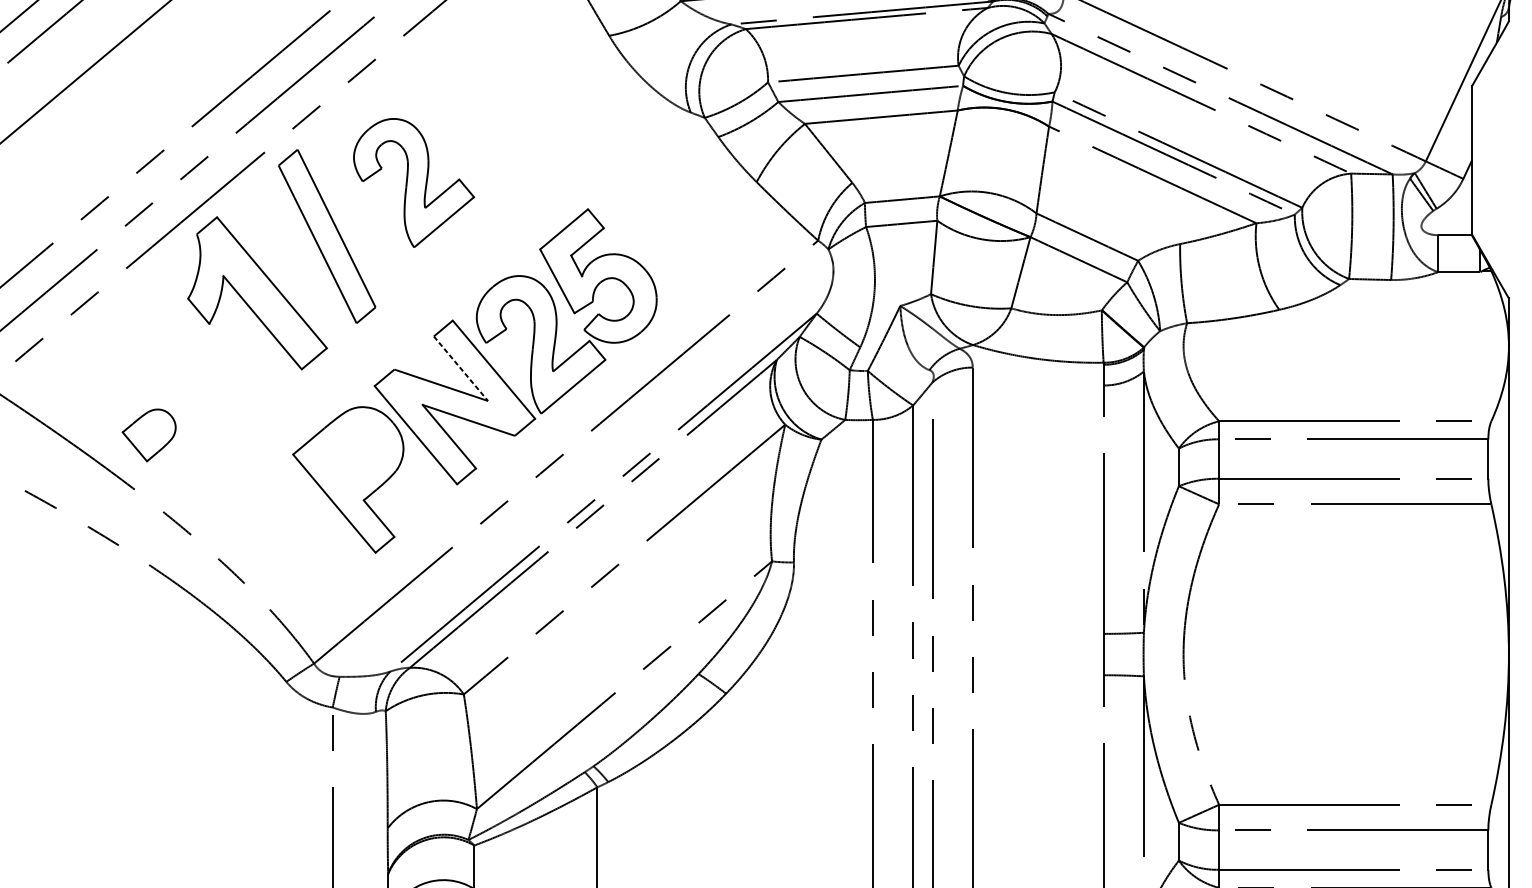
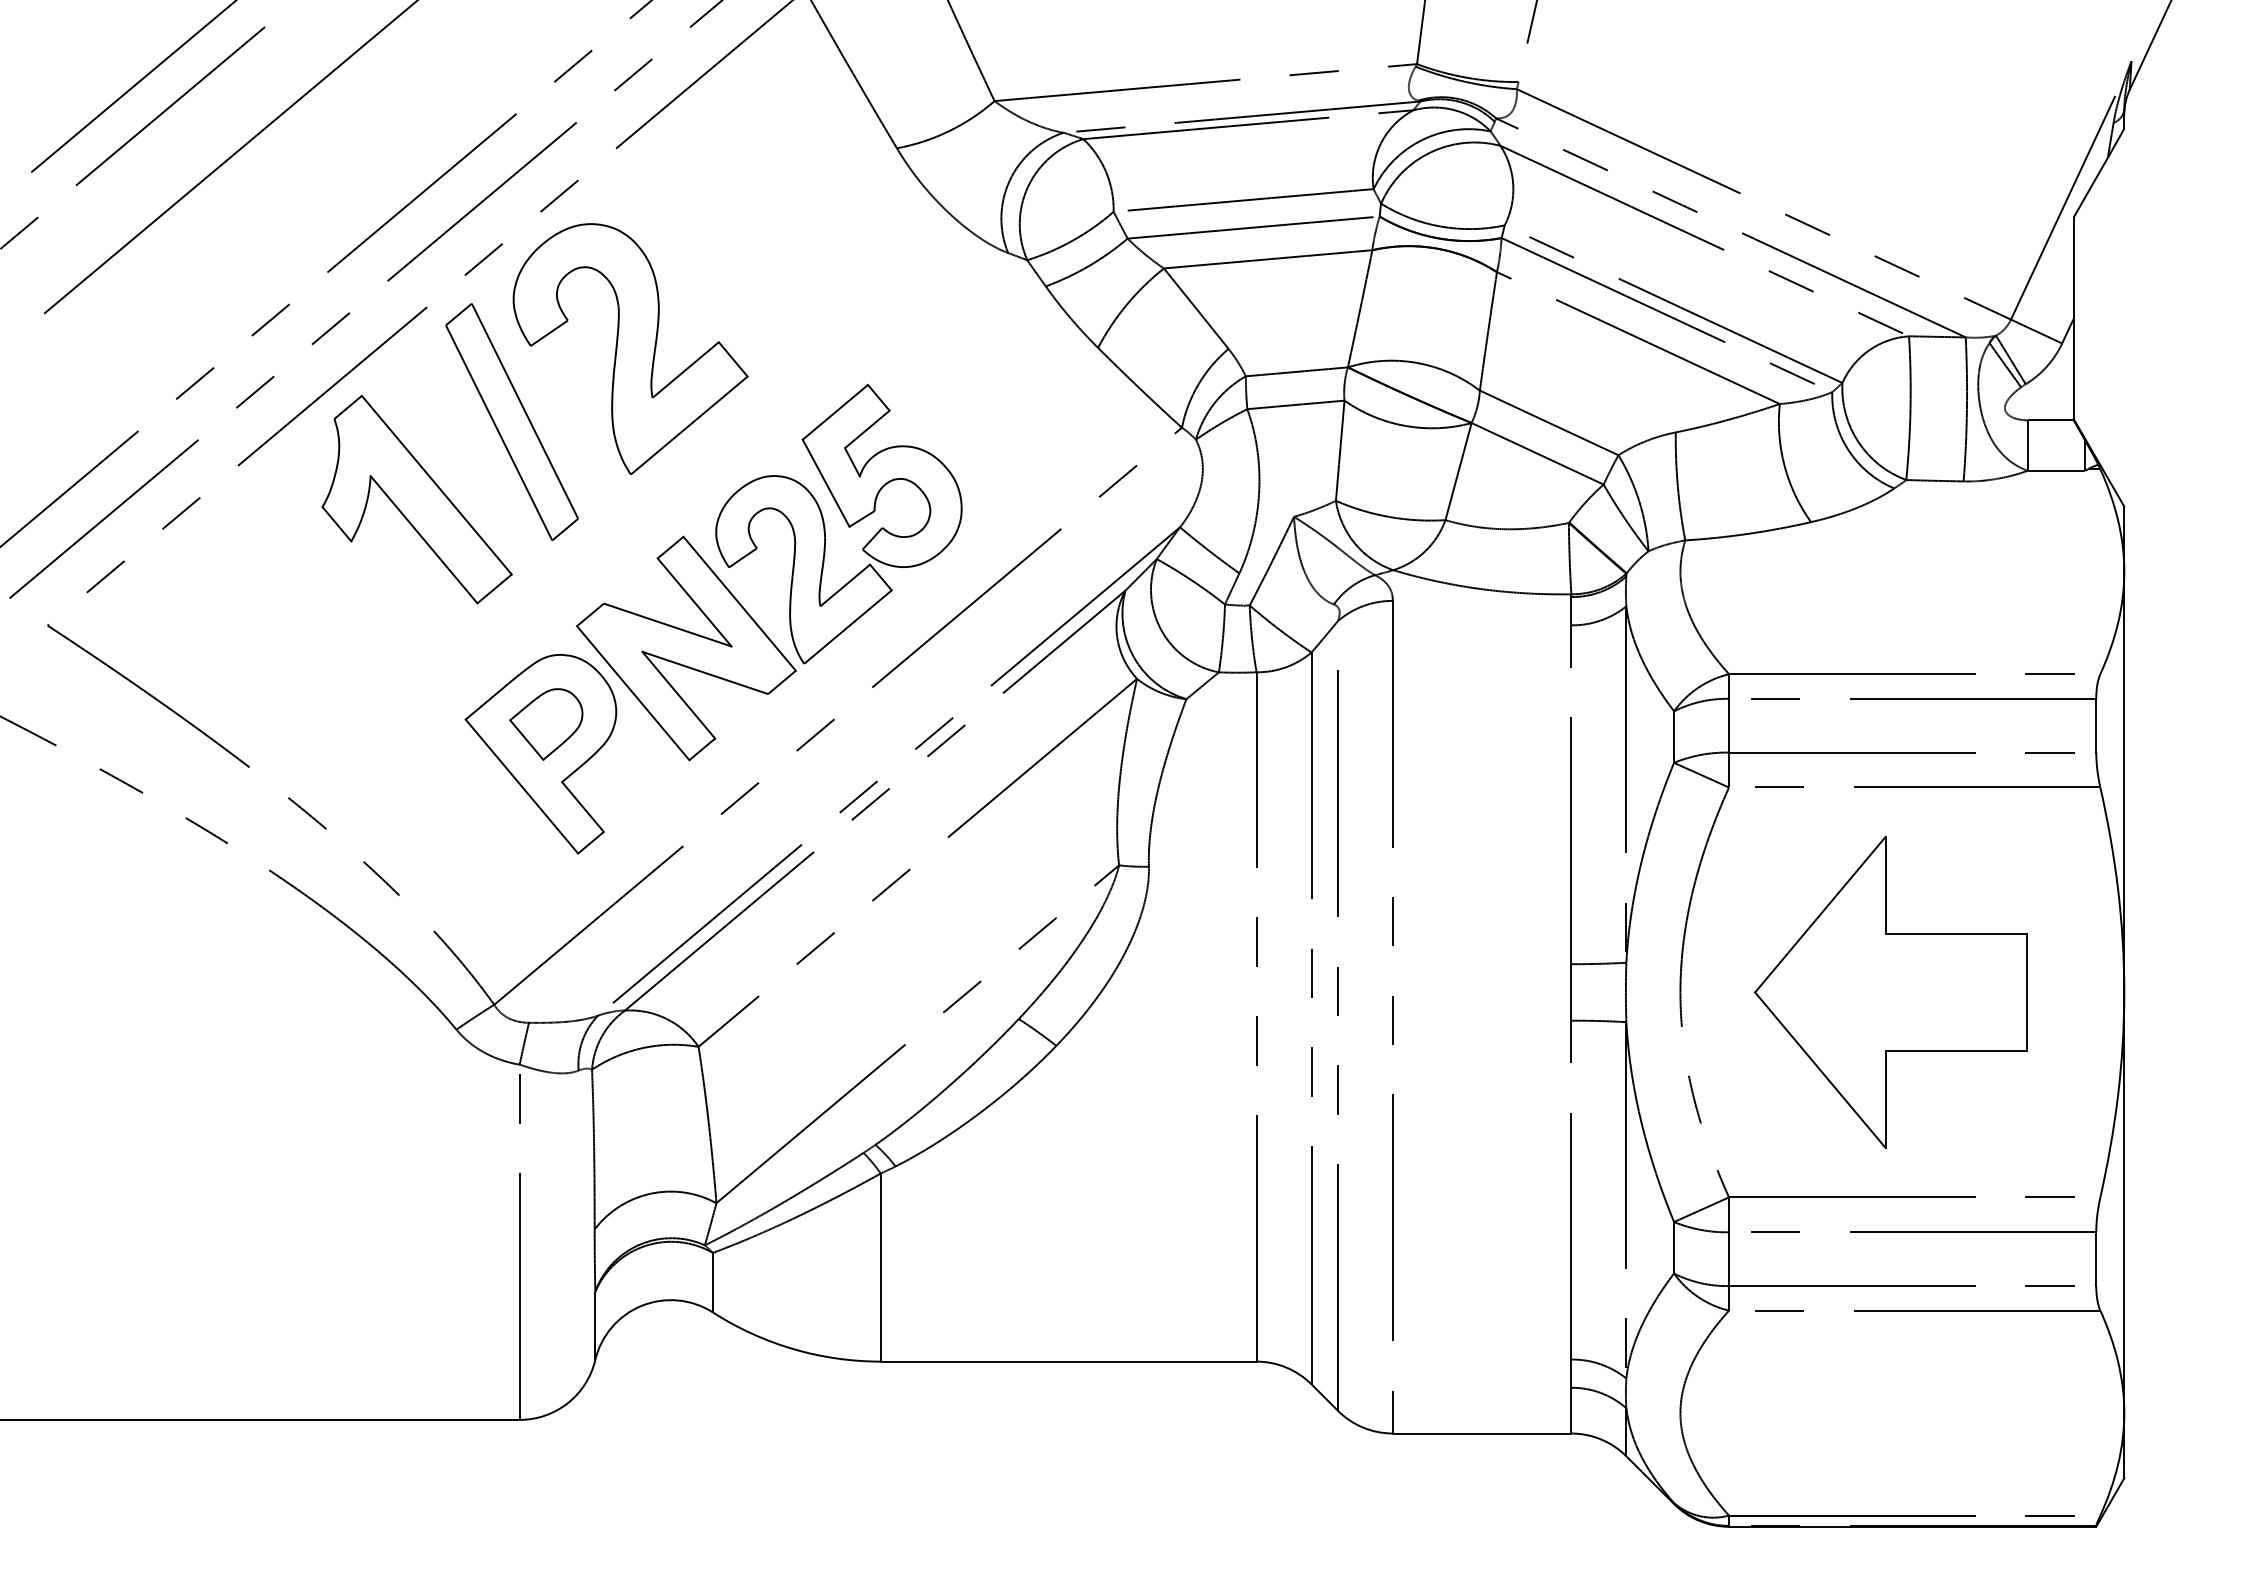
part: (413, 183) -> (630, 349), size x1.43
line: (460, 368) -> (694, 602), dashed -> solid
part: (149, 435) -> (546, 724), moved
part: (1337, 653) -> (1890, 991), added

